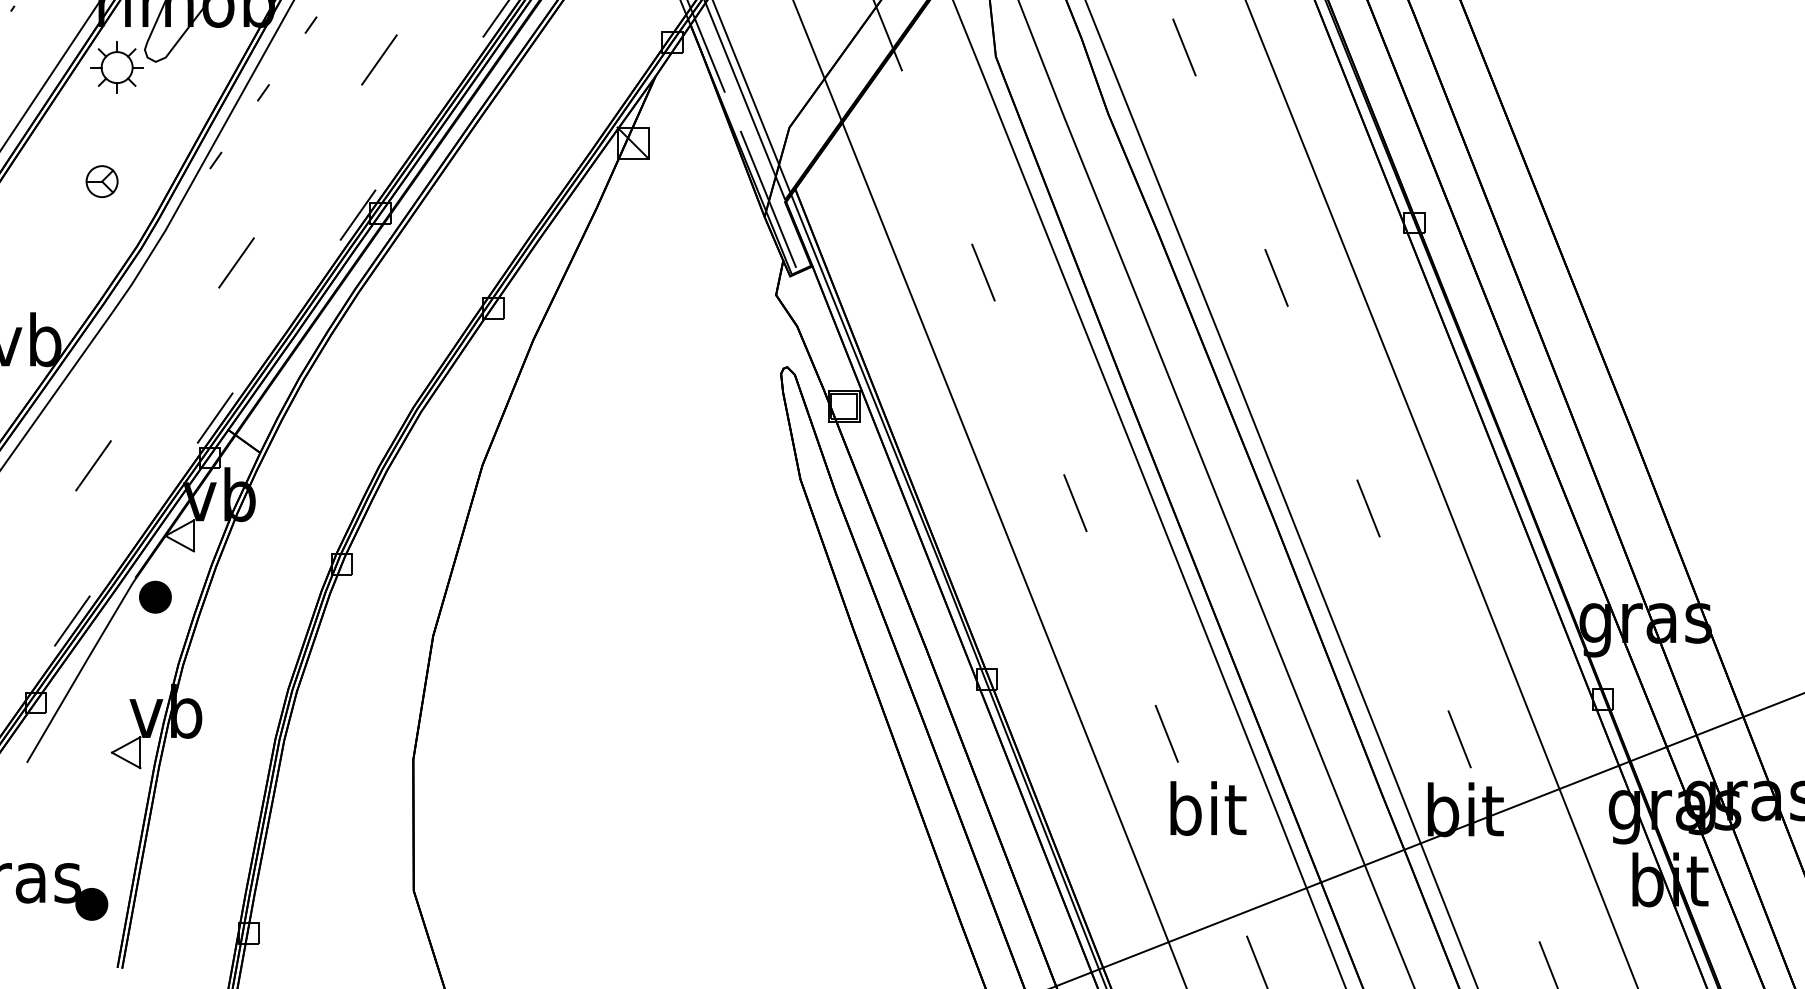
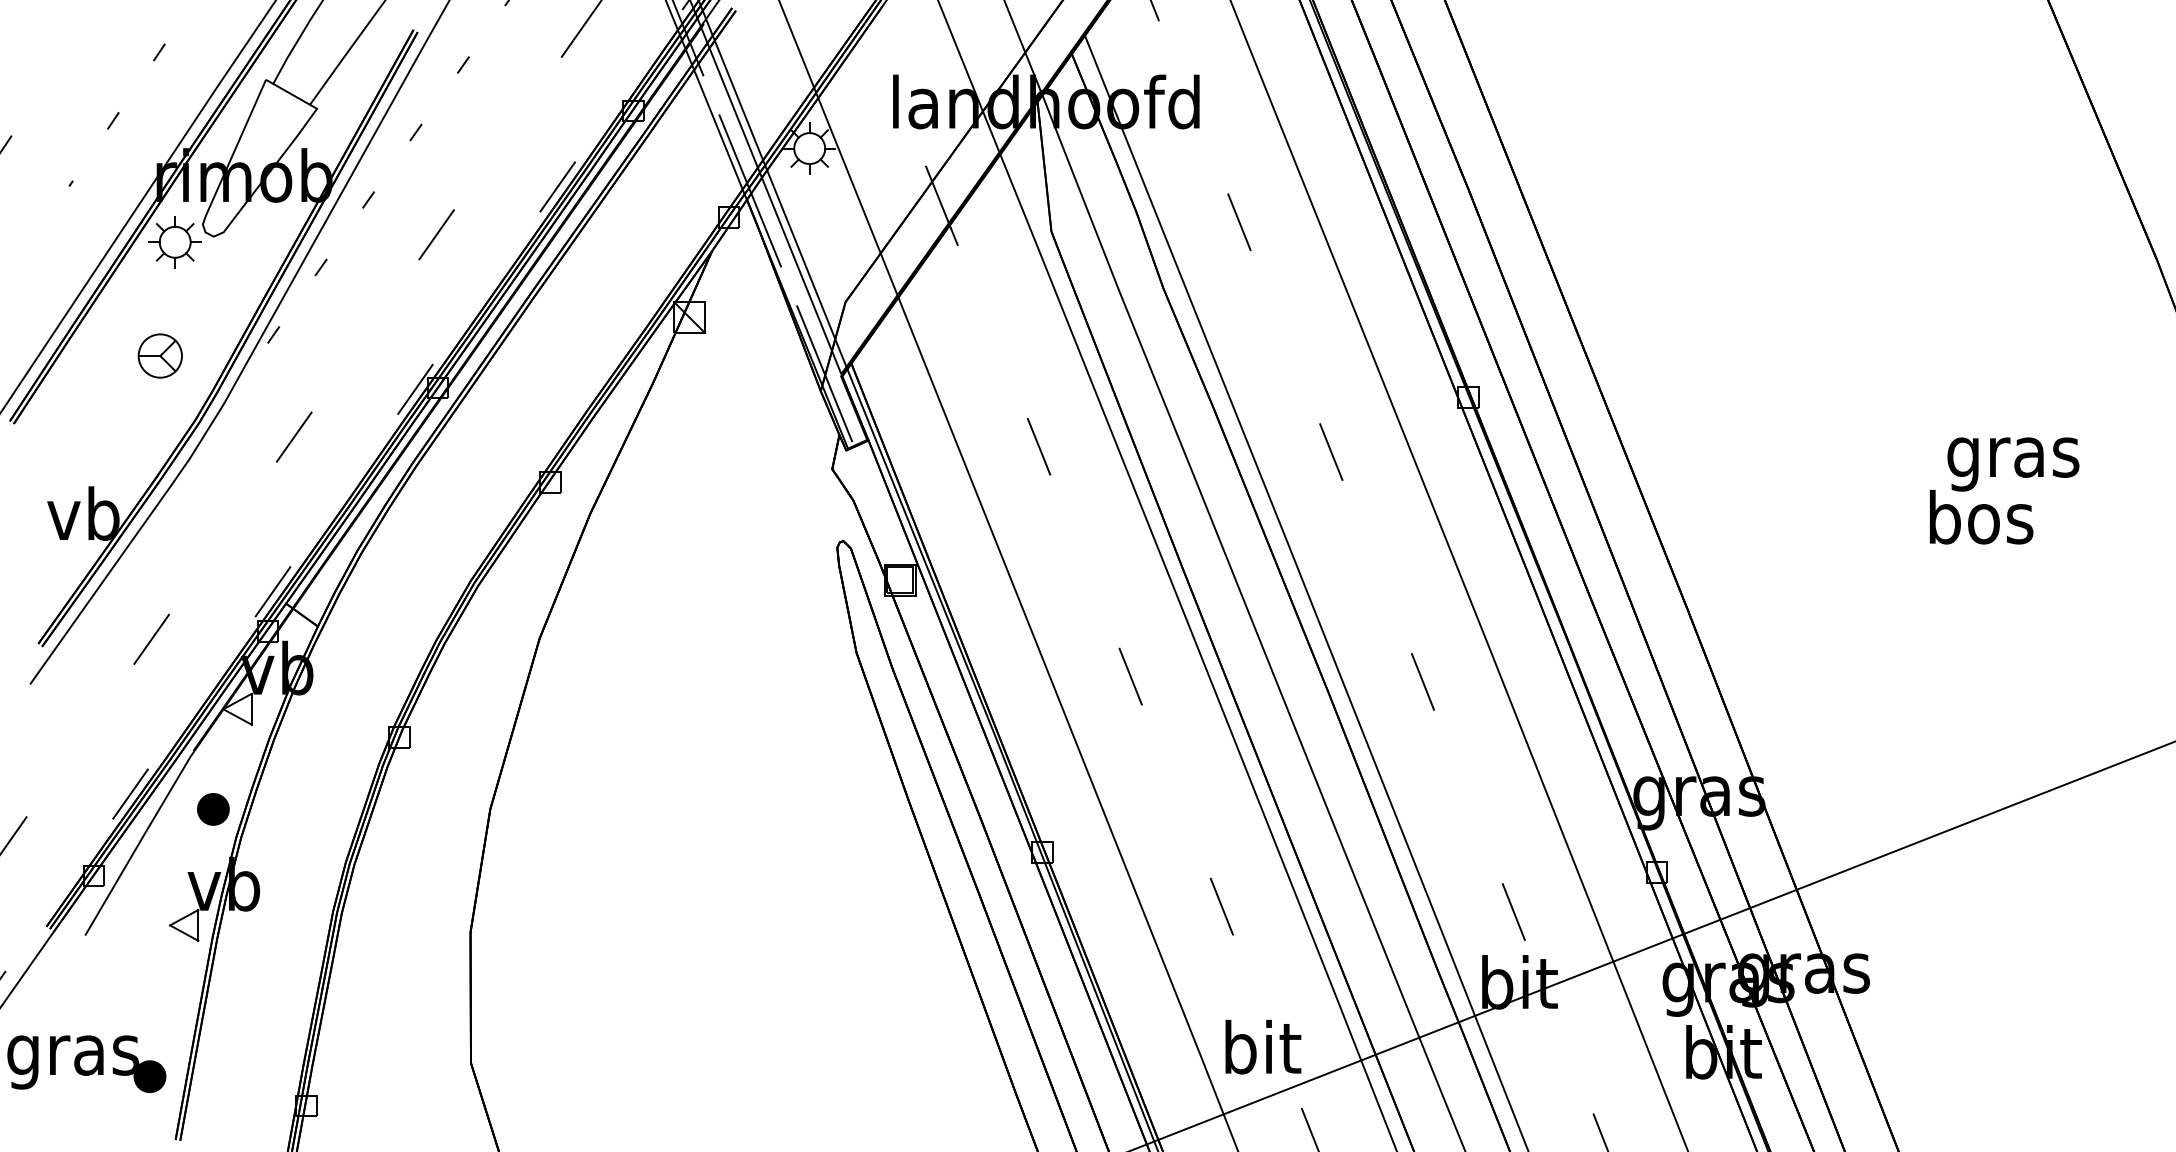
part: (101, 181) -> (159, 355), size x1.4
part: (155, 597) -> (213, 809), moved
text: (1208, 807) -> (1263, 1046), moved

